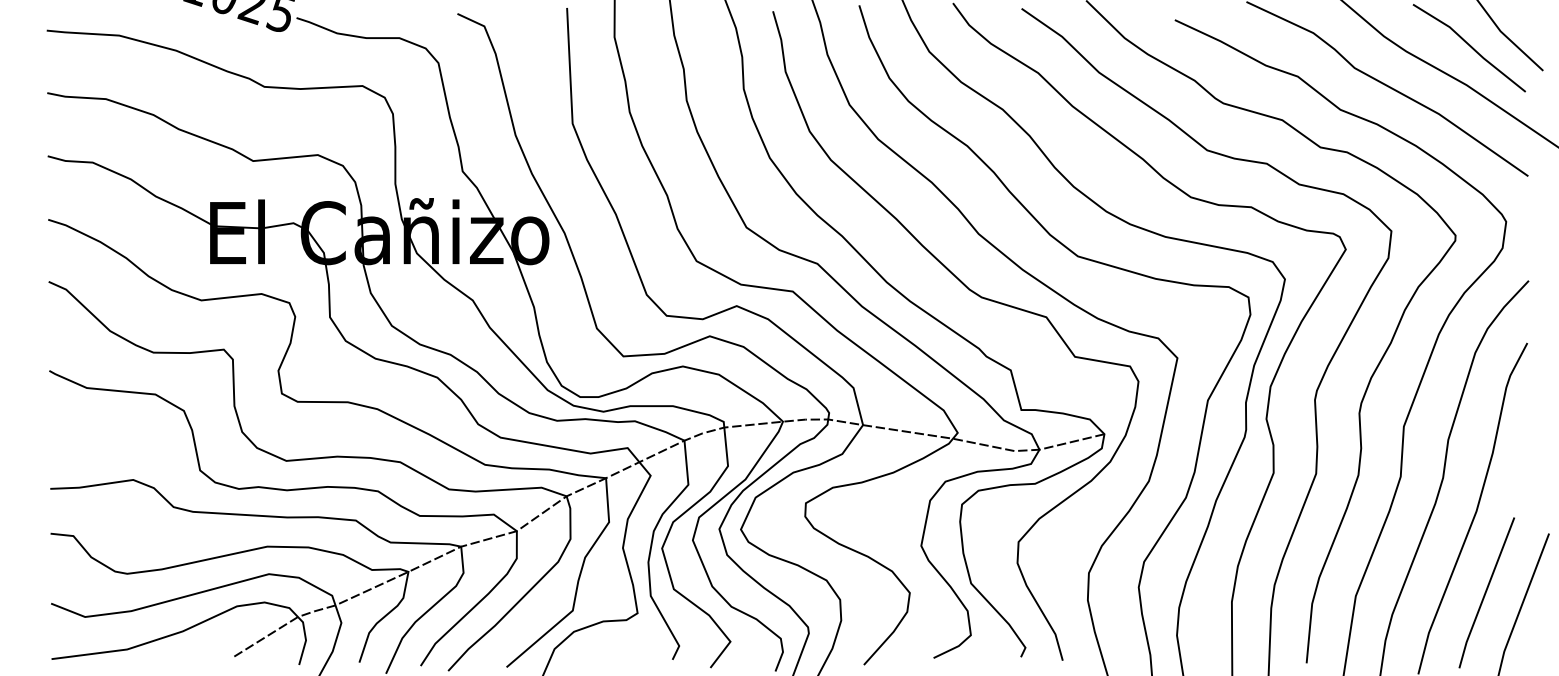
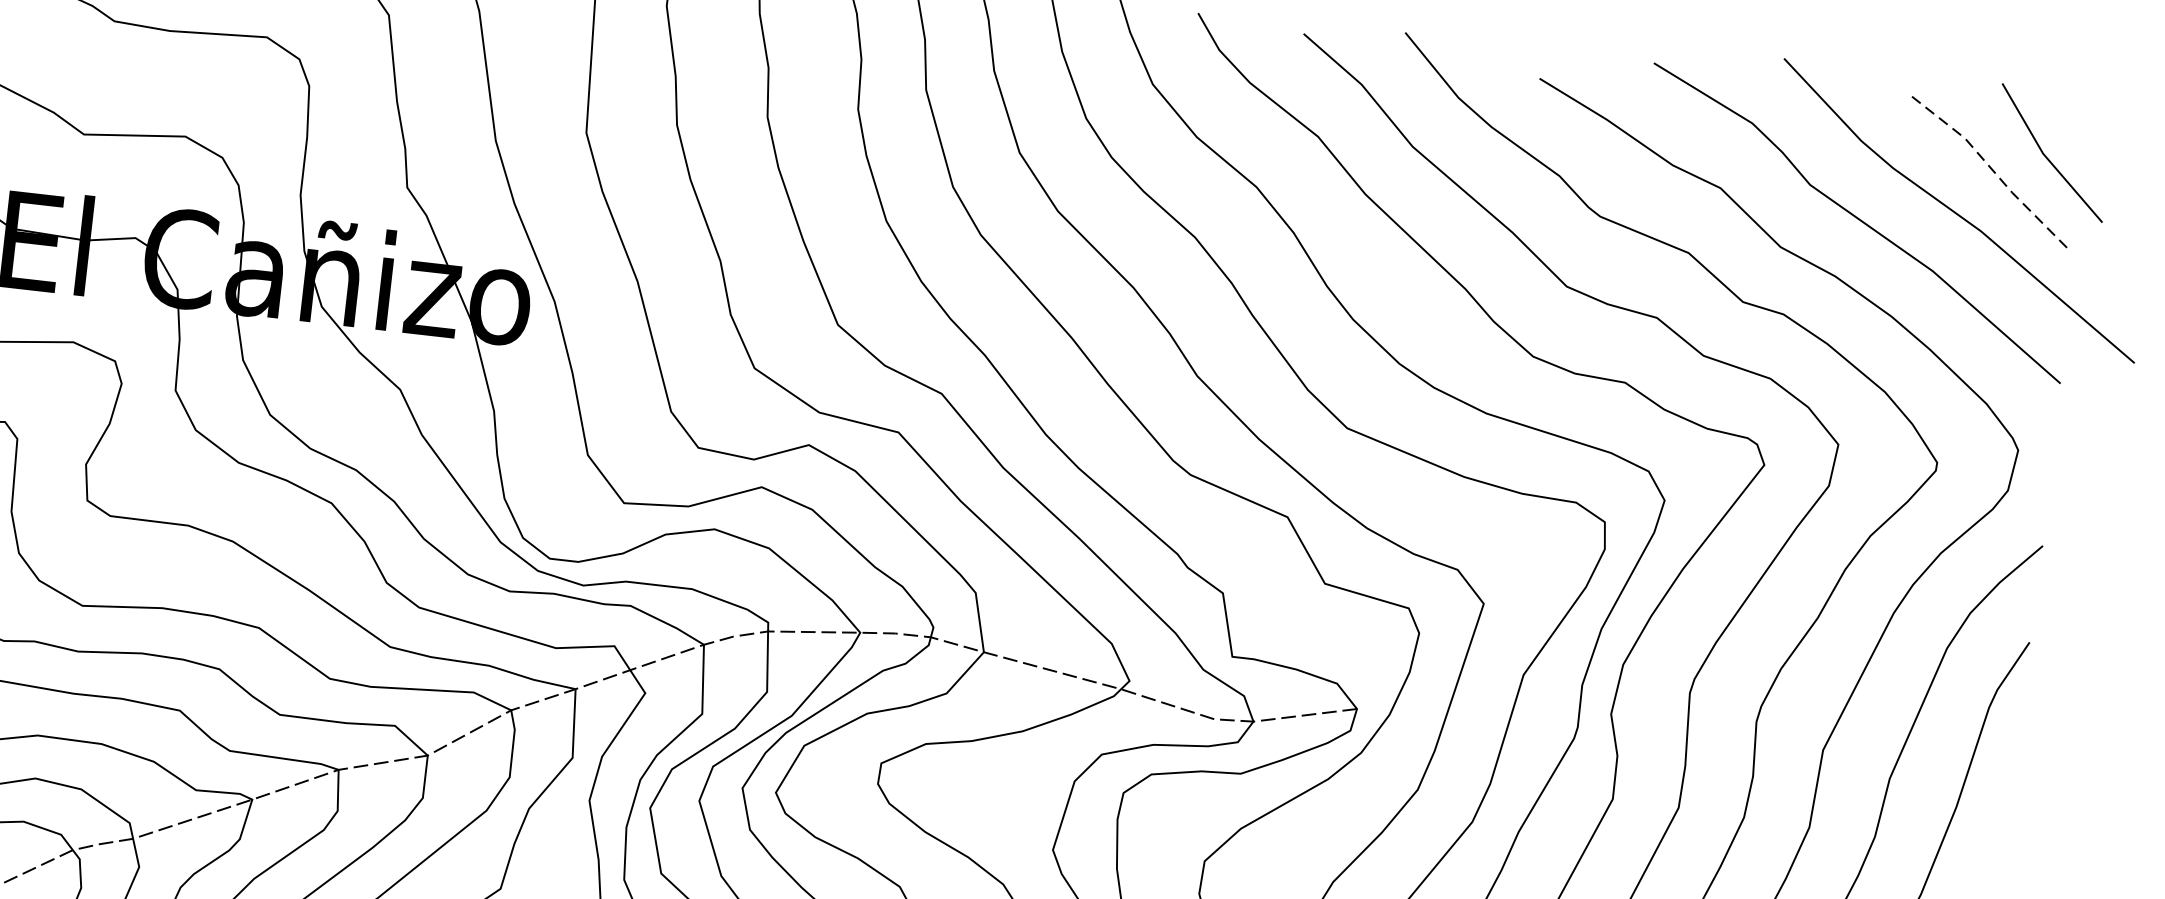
line: (1470, 46) -> (1993, 171), solid -> dashed

